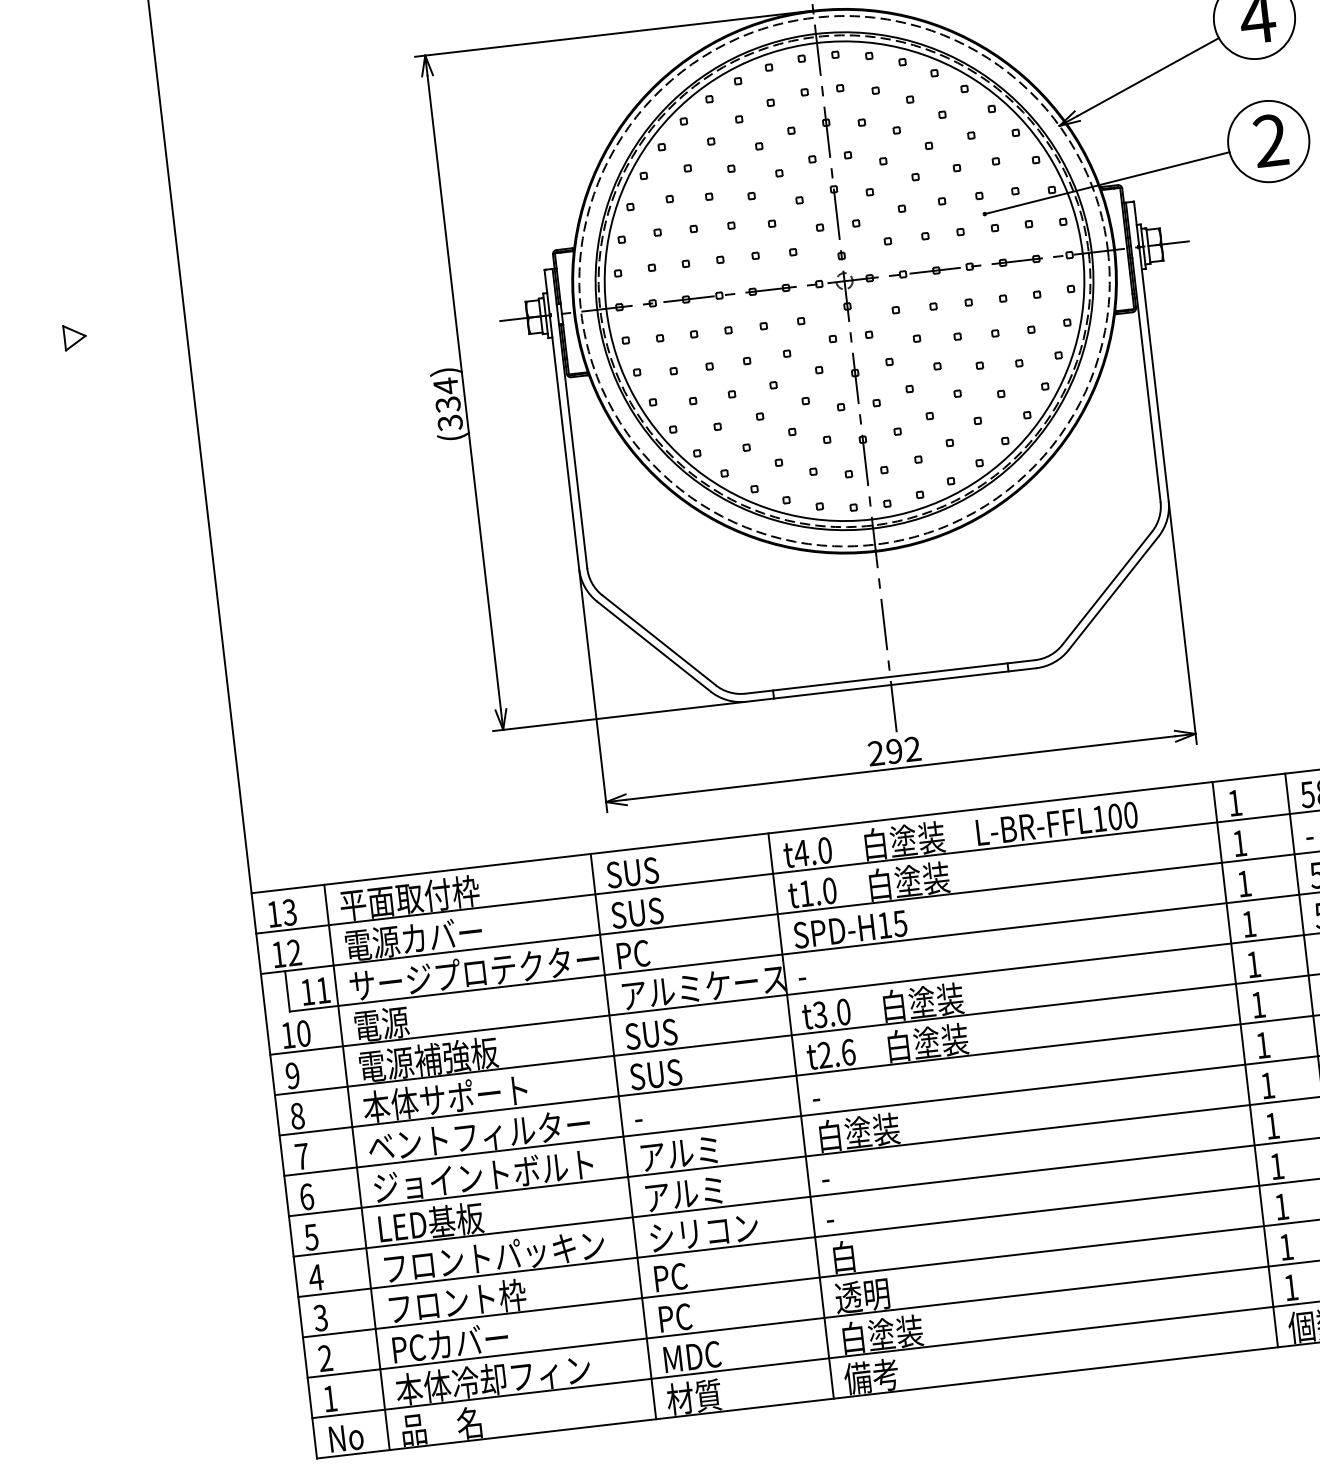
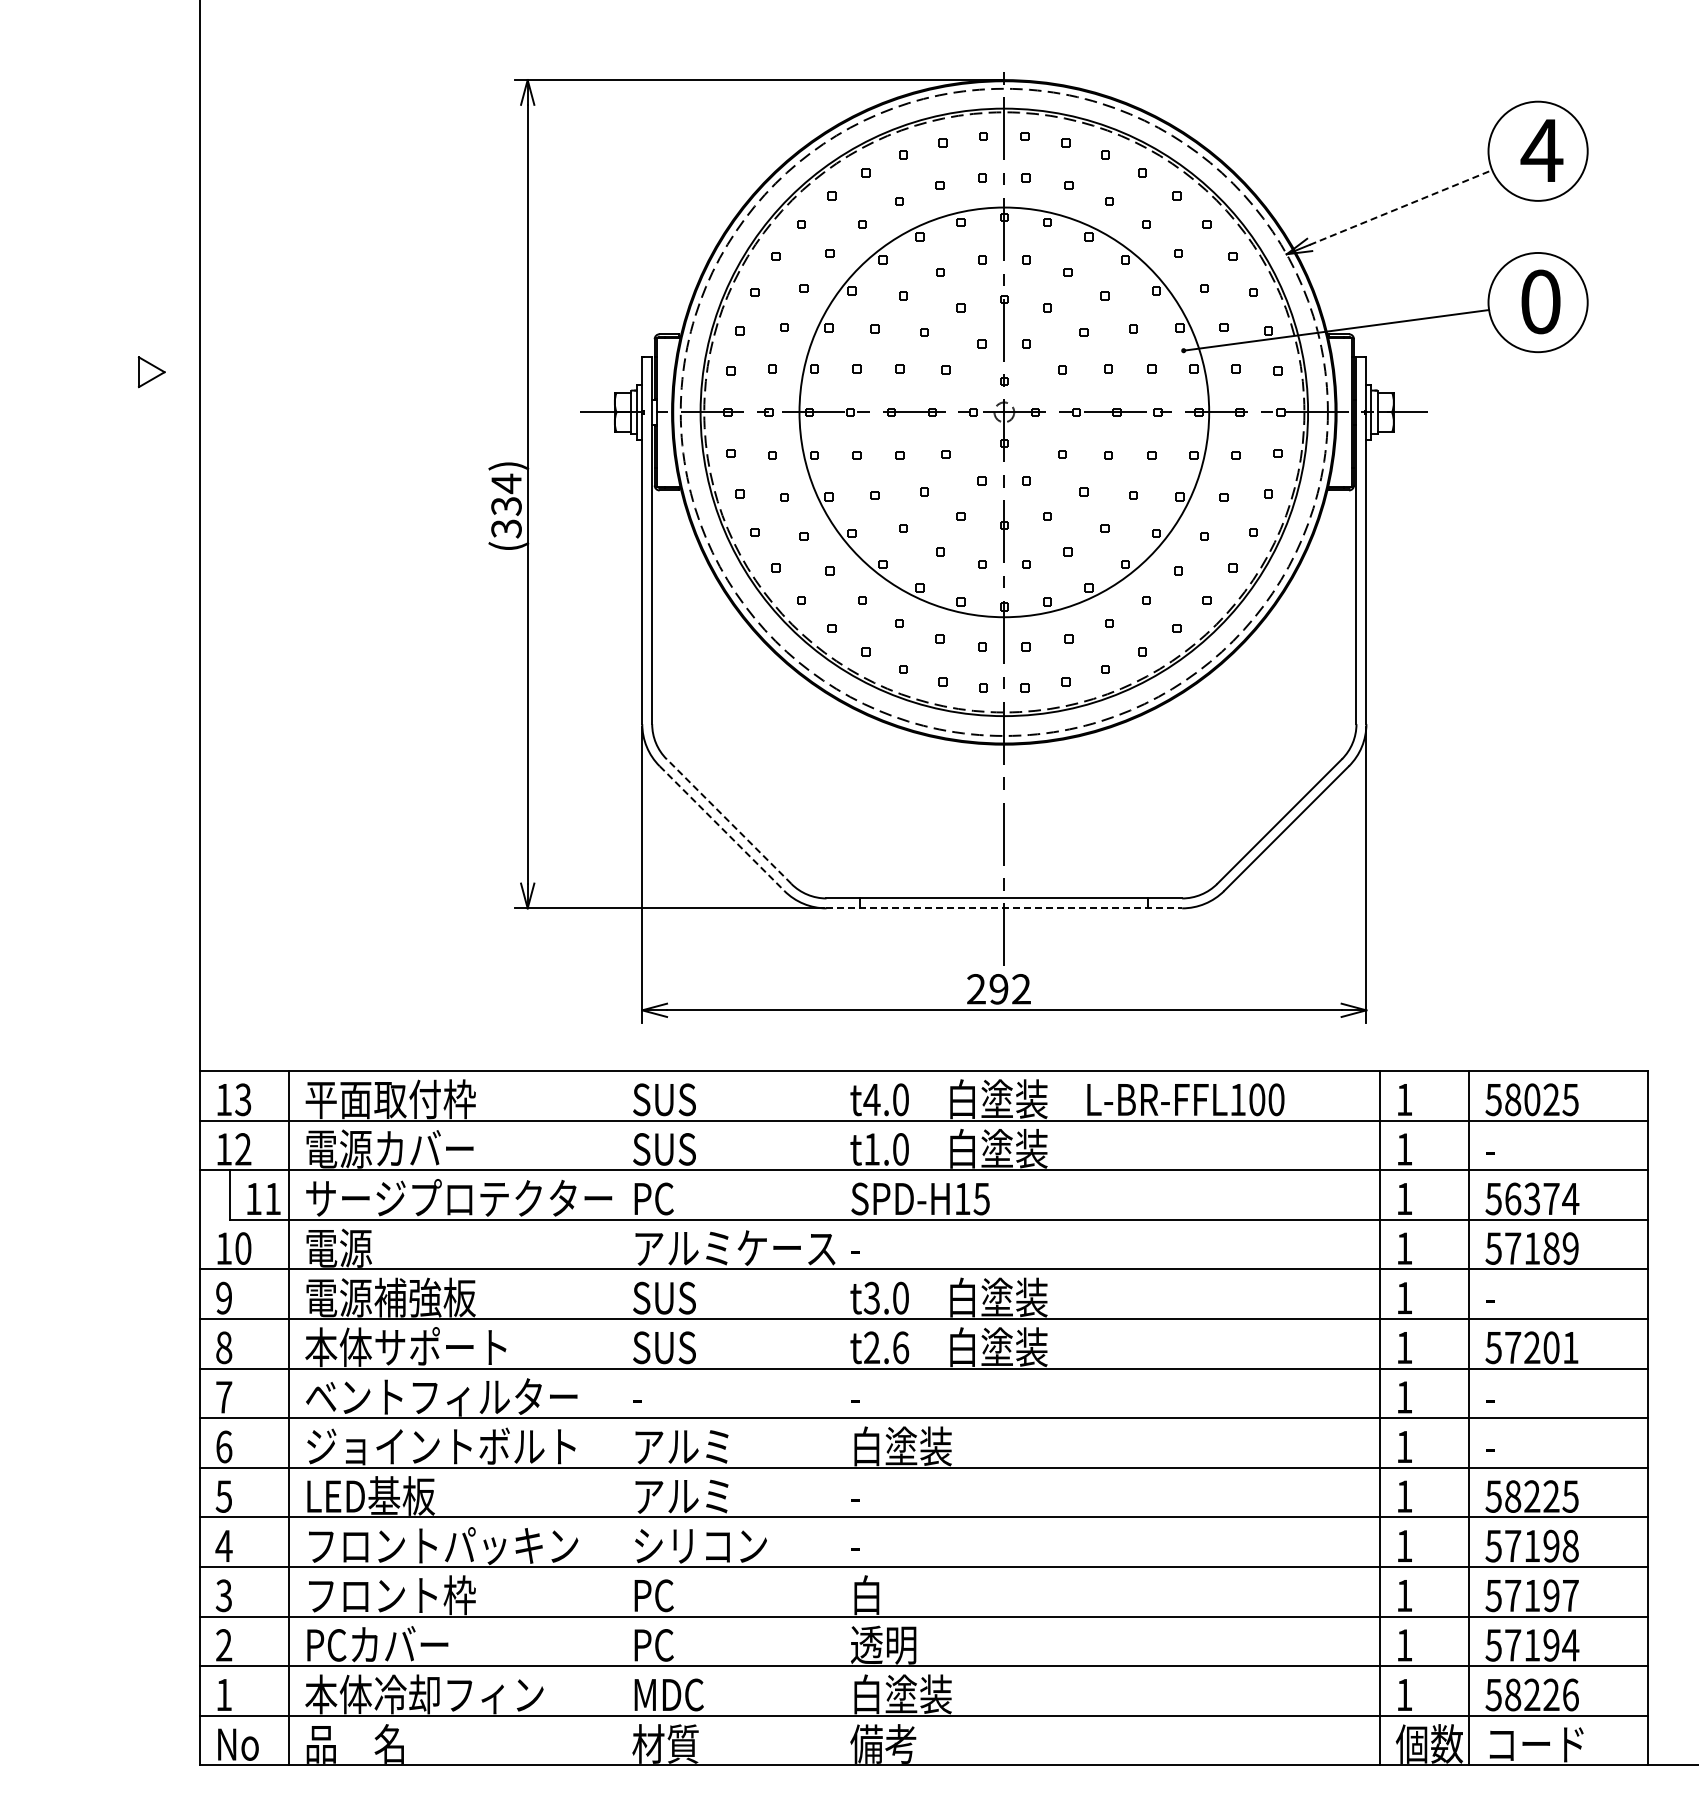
line: (1147, 77) -> (1400, 207), solid -> dashed
text: (1270, 140) -> (1540, 301), 2 -> 0
circle: (843, 281) -> (1003, 412), size x0.7
part: (74, 337) -> (151, 372), moved
line: (658, 640) -> (728, 821), solid -> dashed
line: (654, 646) -> (722, 828), solid -> dashed
line: (891, 685) -> (1004, 908), solid -> dashed
line: (801, 1116) -> (834, 1418), removed
line: (623, 1136) -> (616, 1418), removed

